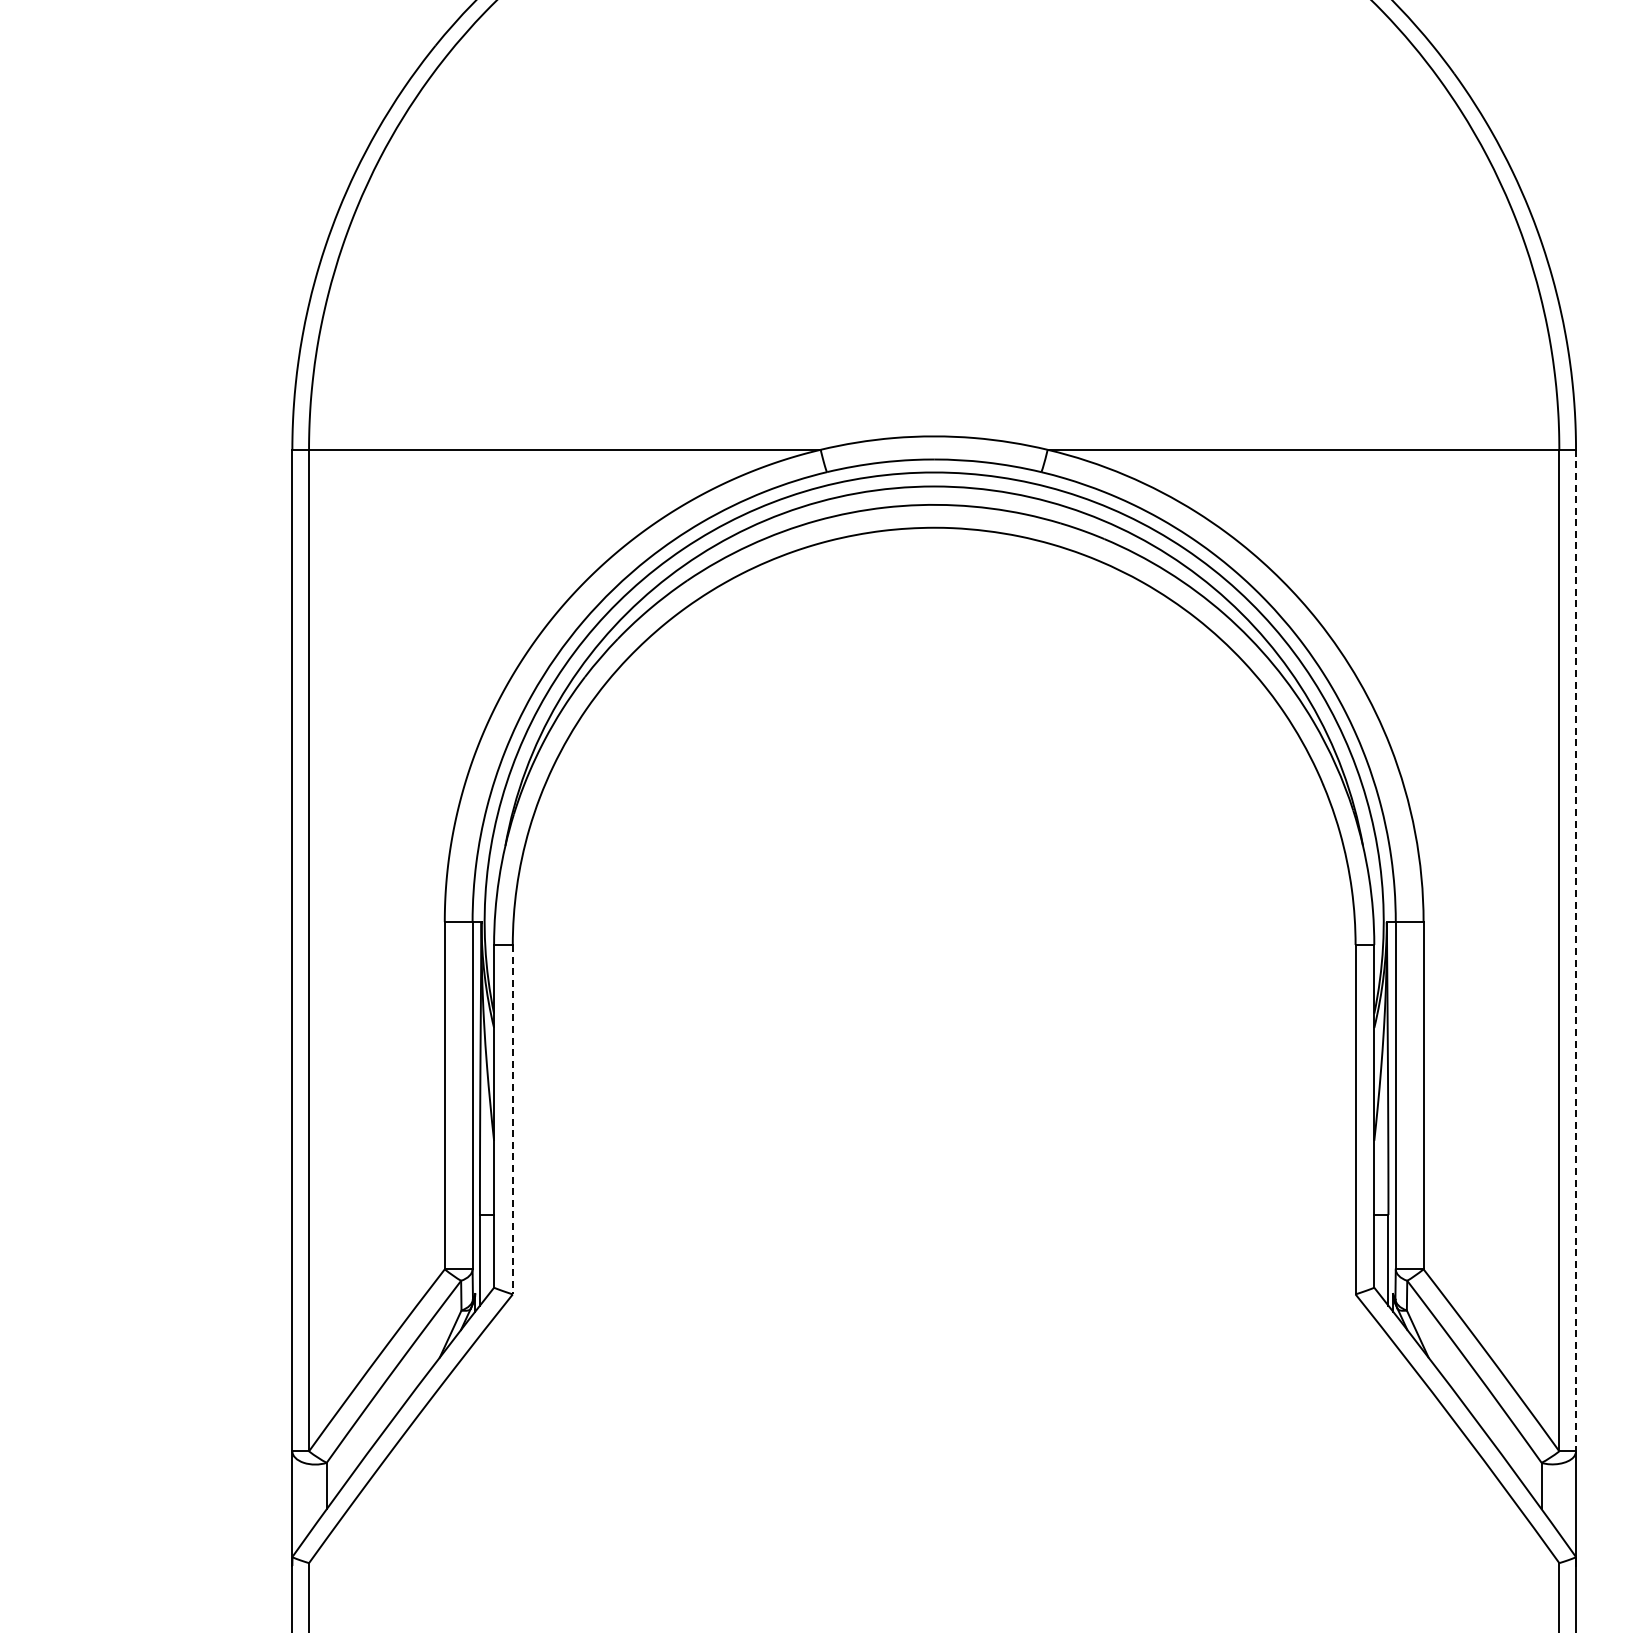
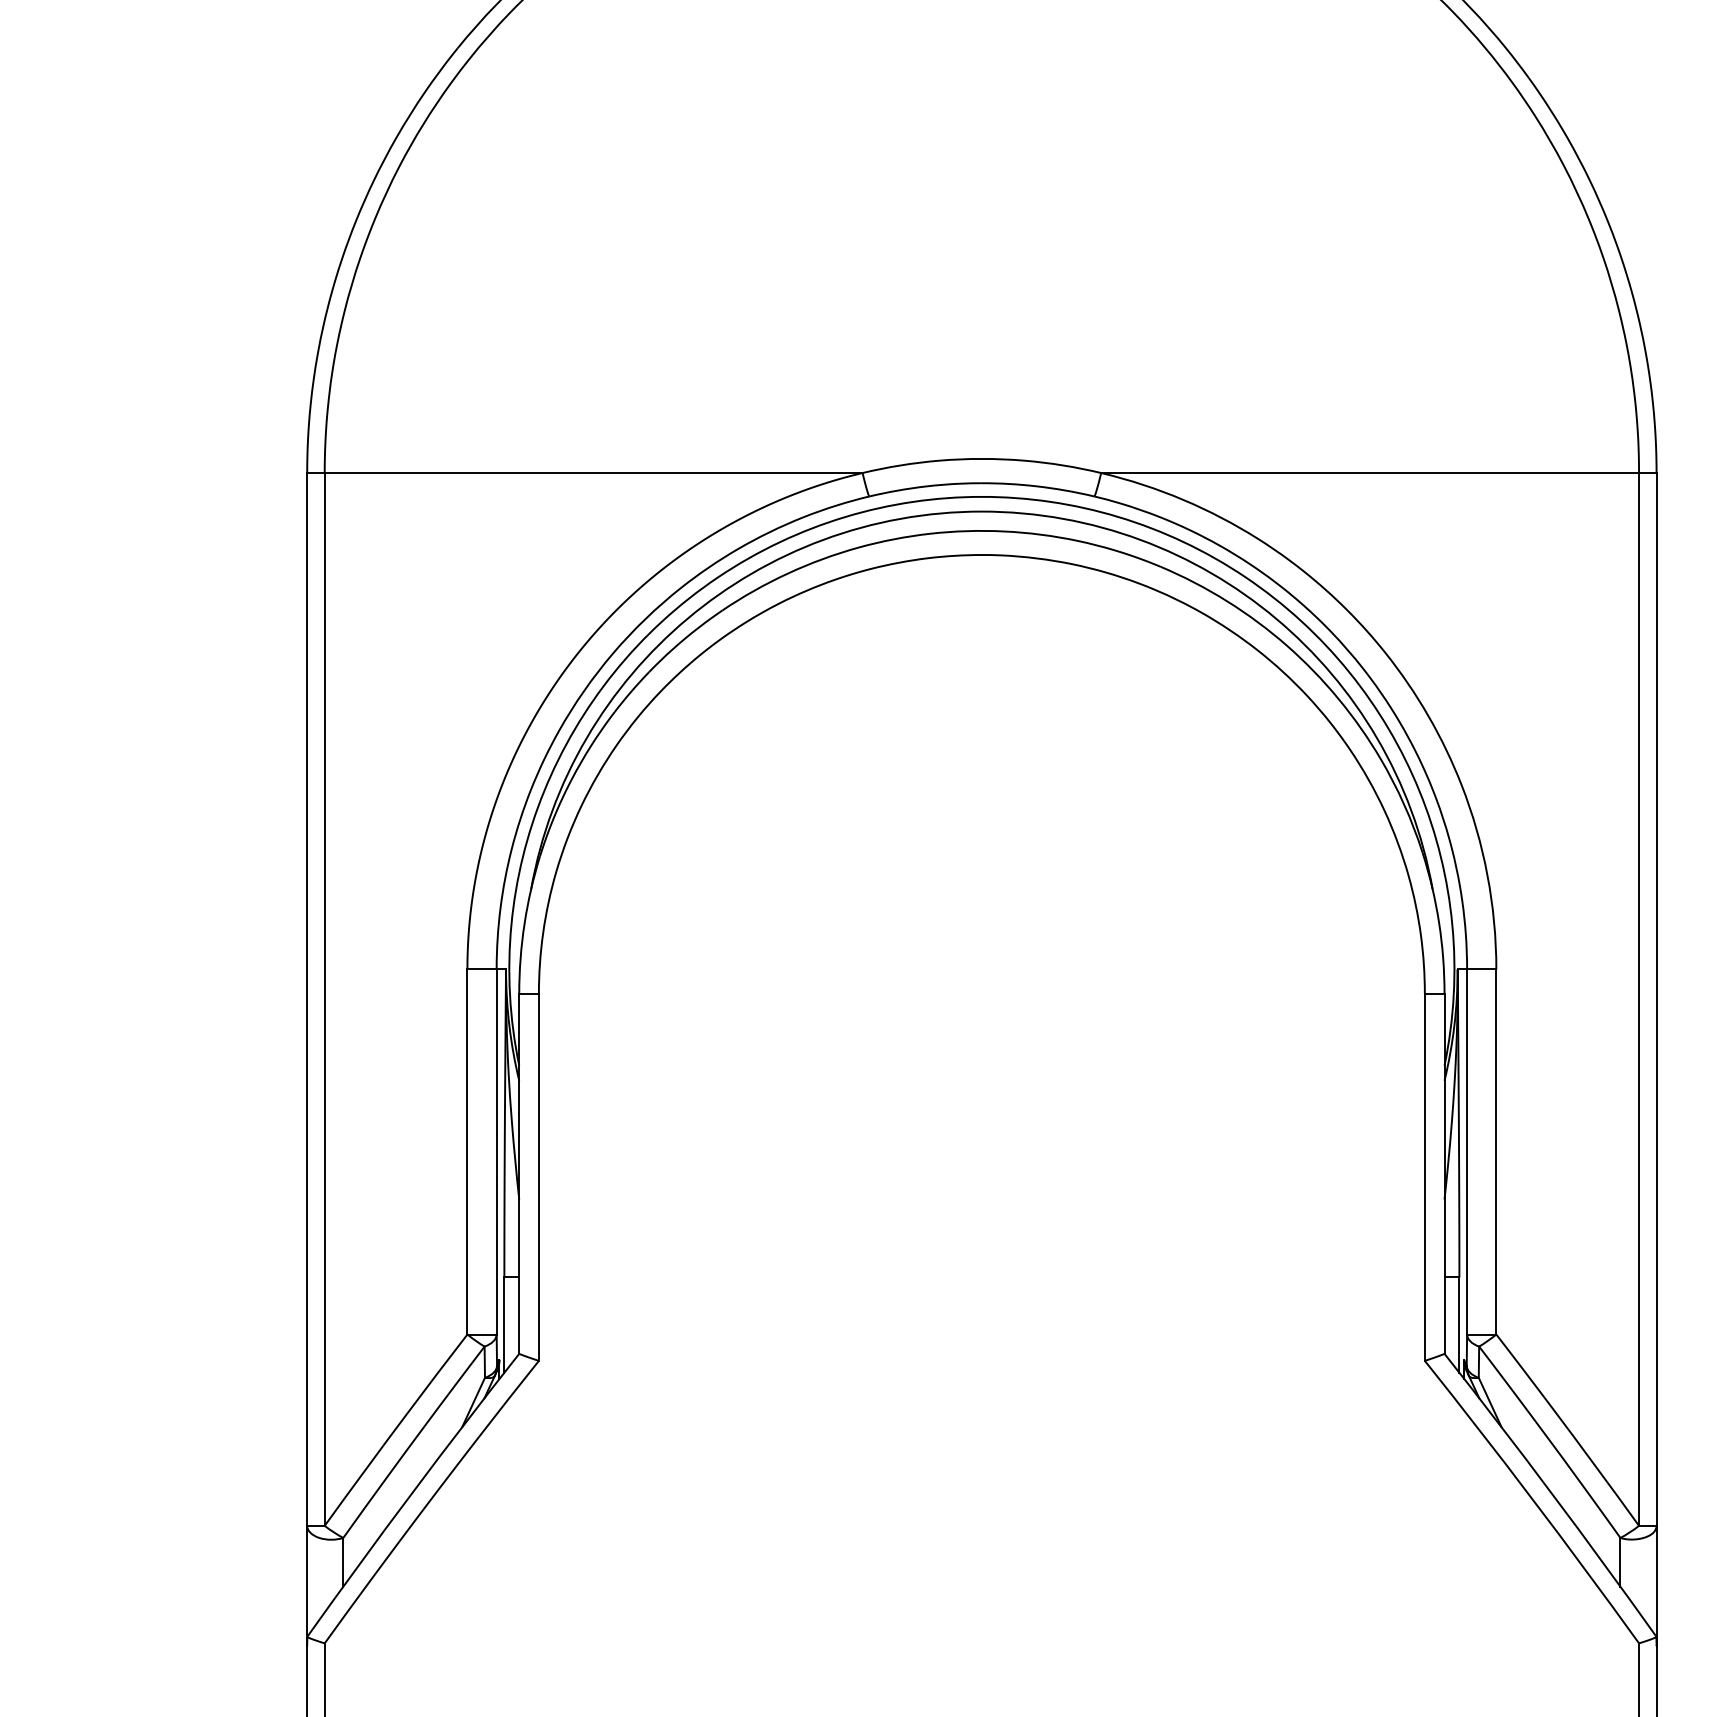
line: (1576, 950) -> (1657, 999), dashed -> solid
line: (512, 1119) -> (538, 1177), dashed -> solid

